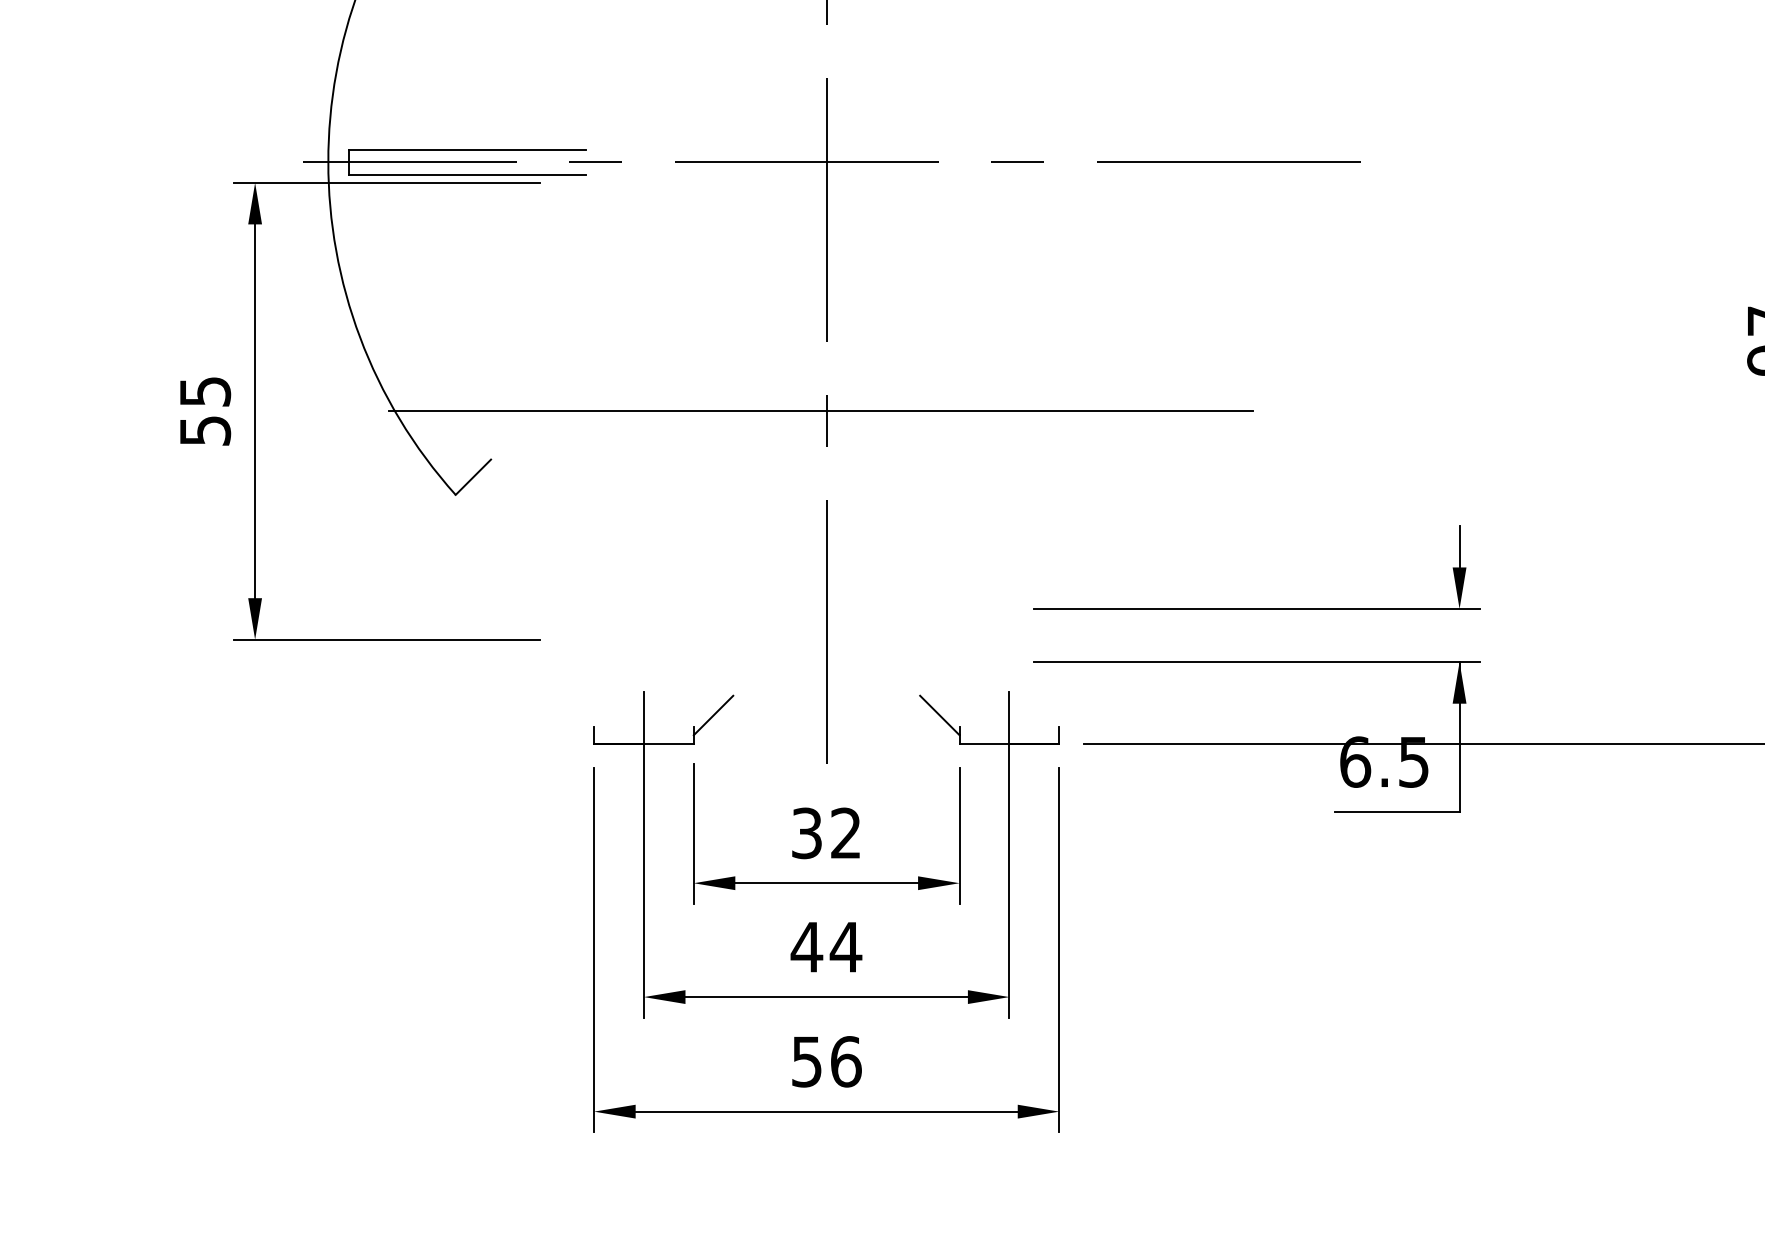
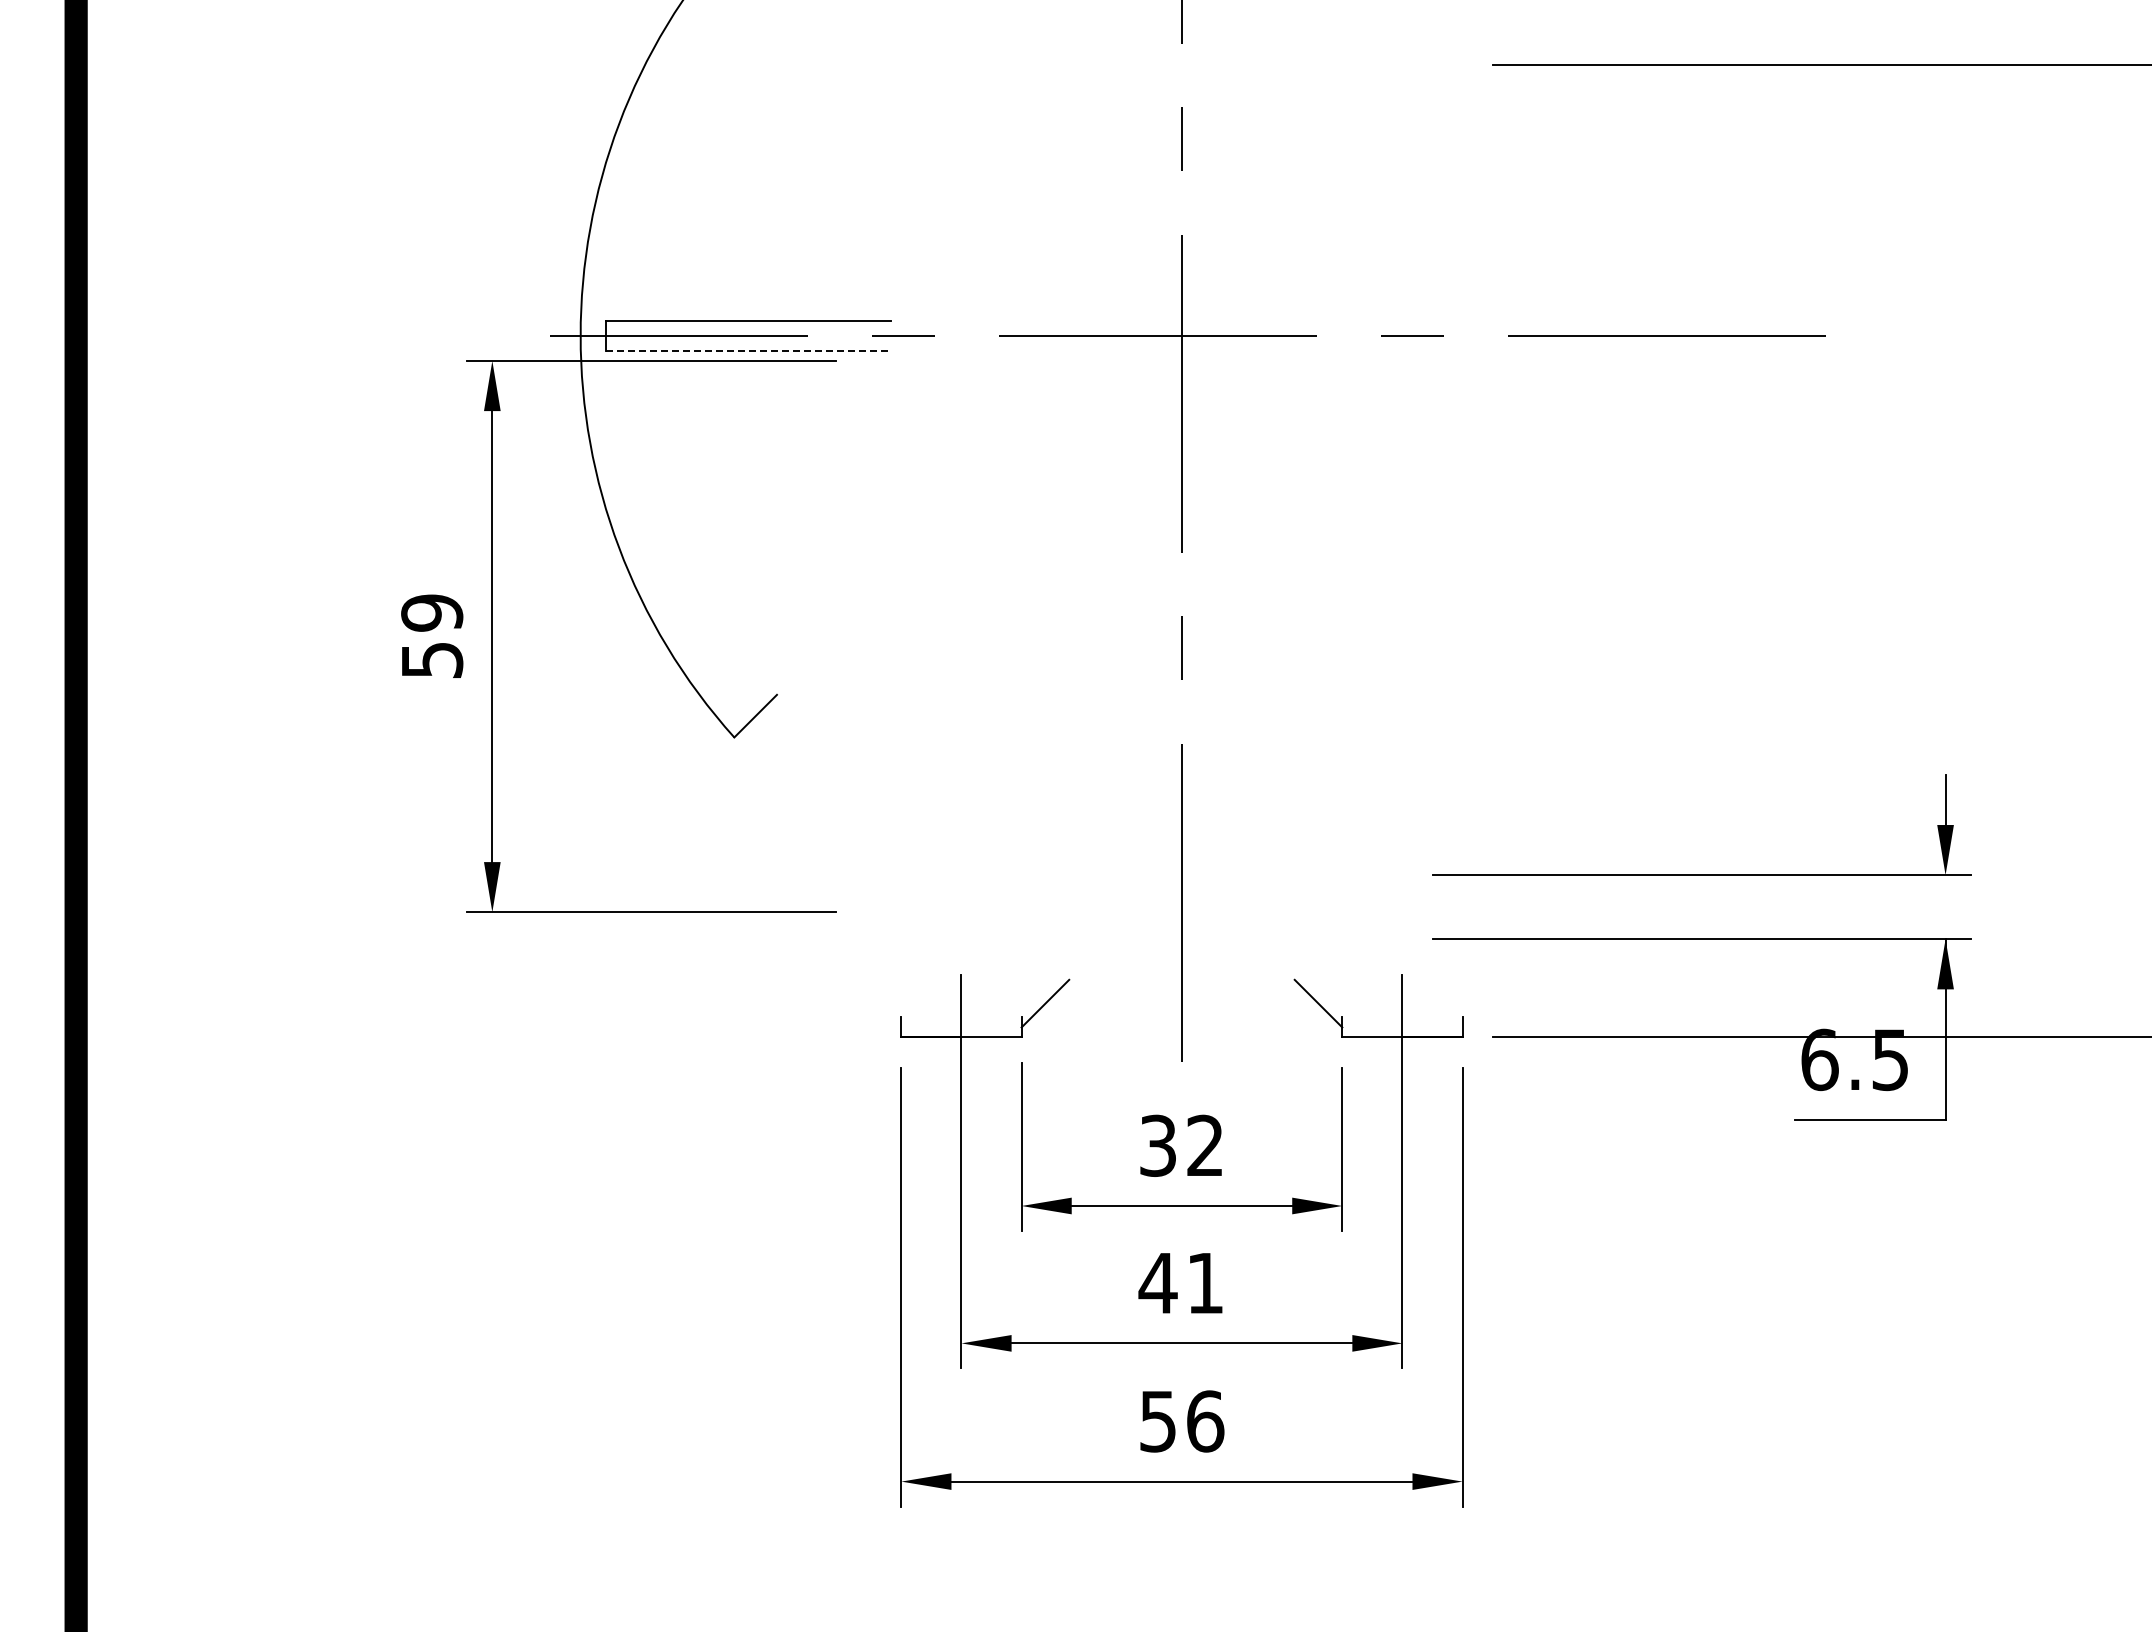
line: (467, 174) -> (748, 350), solid -> dashed
text: (205, 391) -> (432, 612), 55 -> 59
line: (820, 411) -> (1174, 636), removed
text: (845, 947) -> (1204, 1283), 44 -> 41

